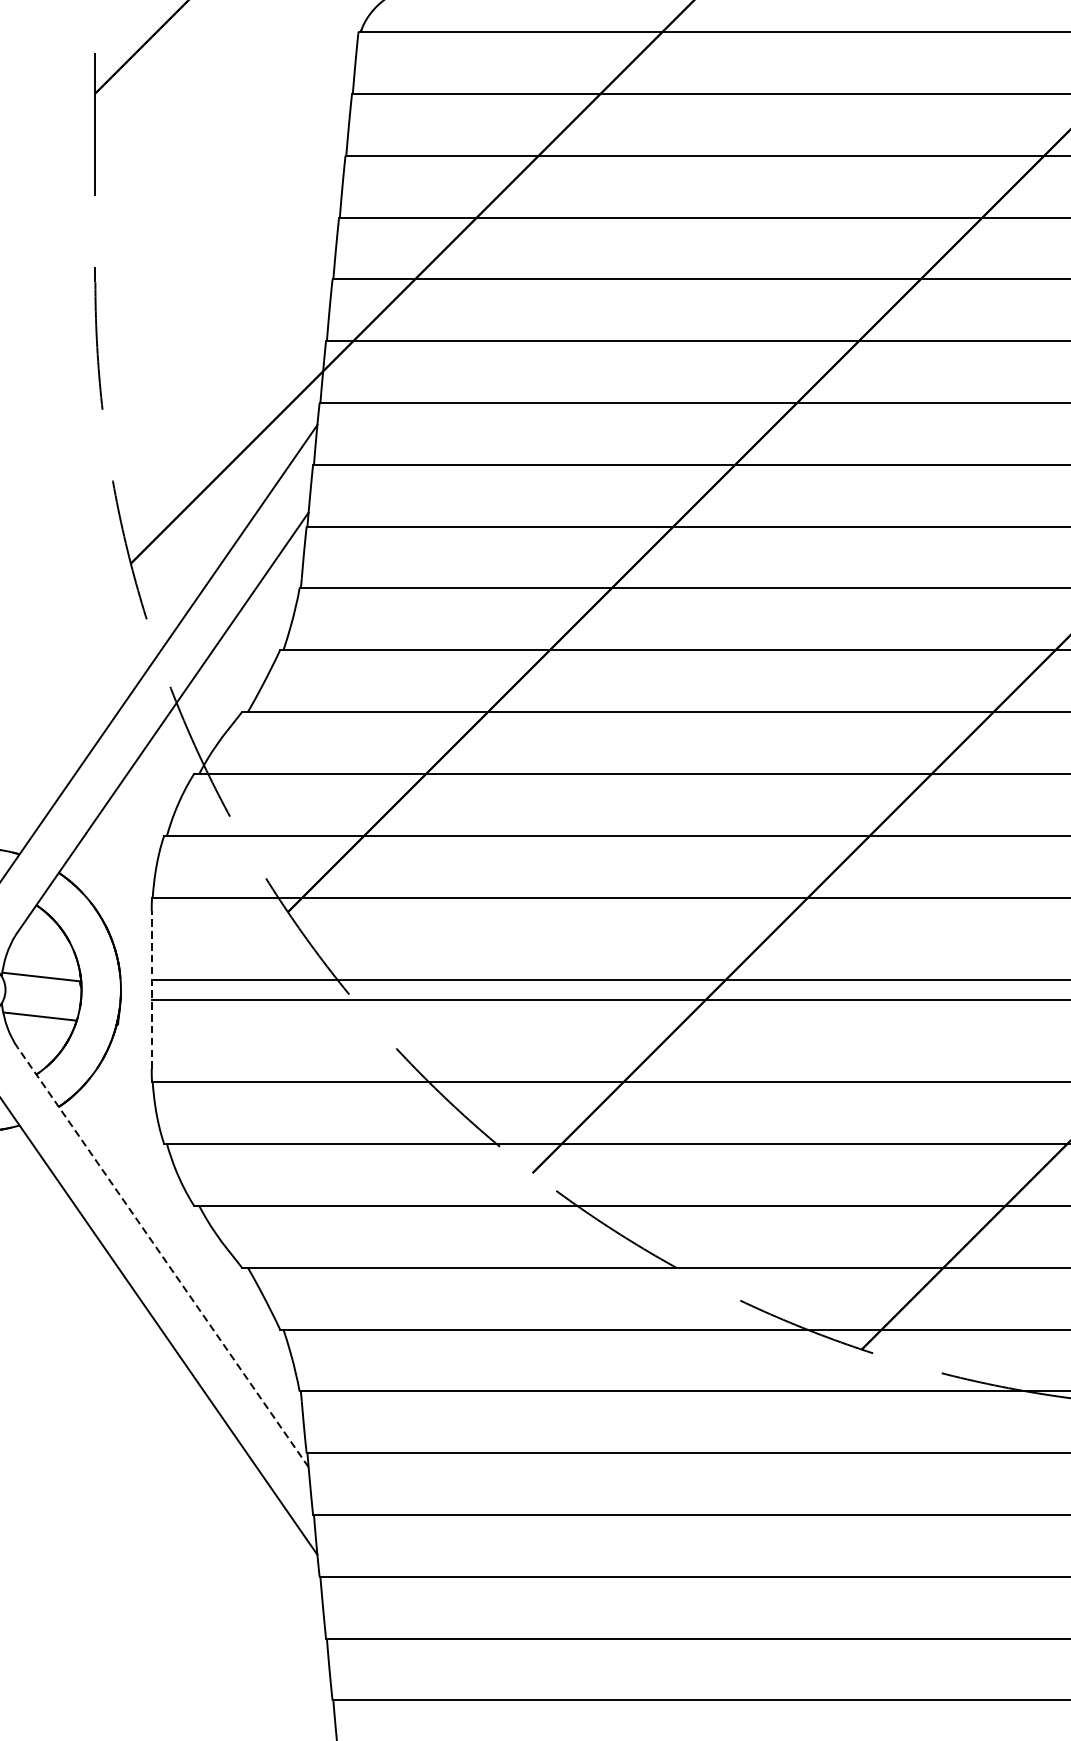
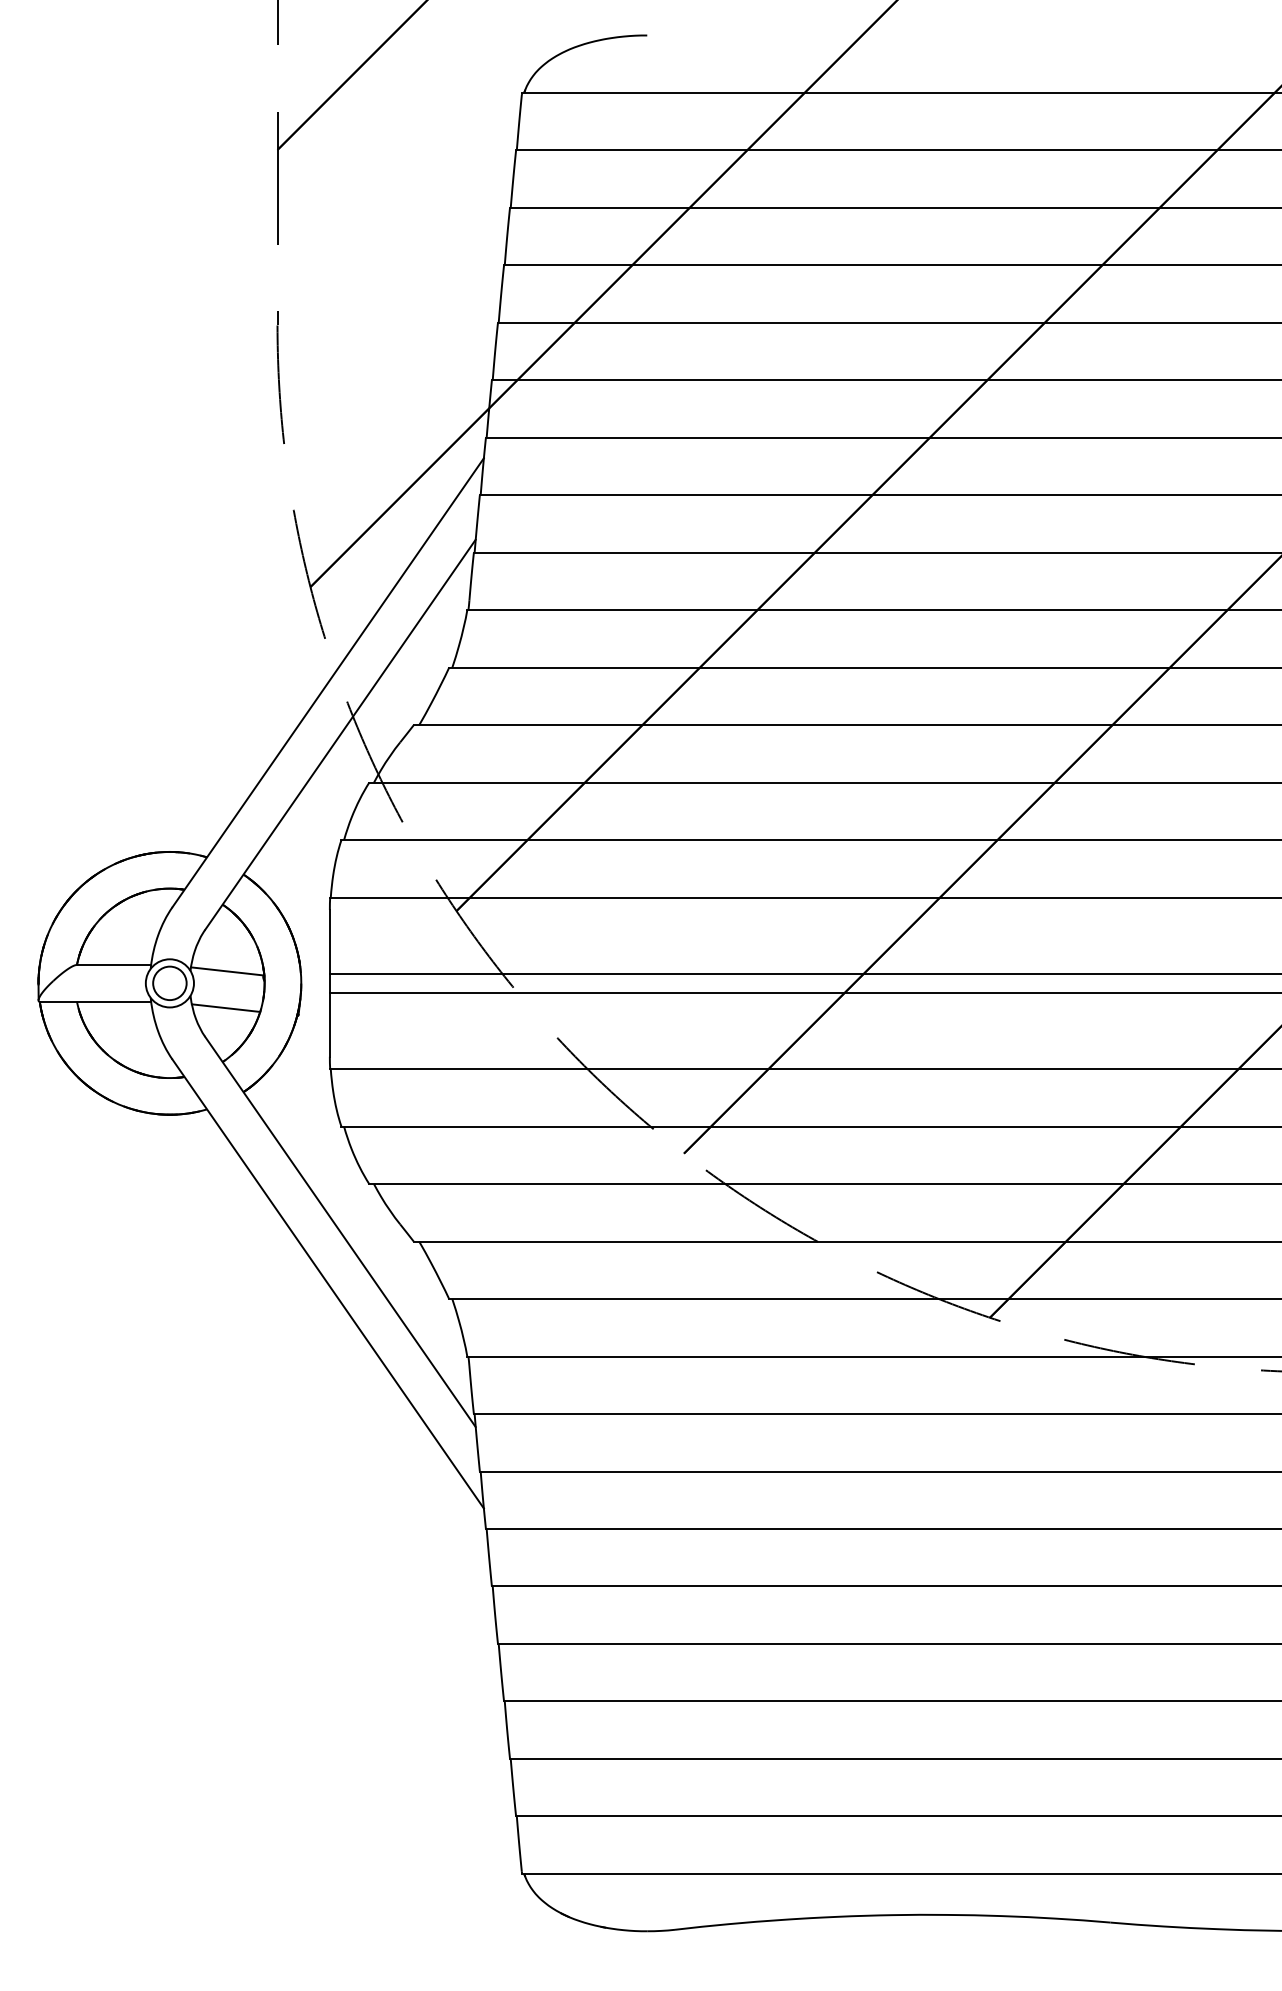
line: (151, 988) -> (329, 982), dashed -> solid
line: (163, 1256) -> (340, 1231), dashed -> solid

